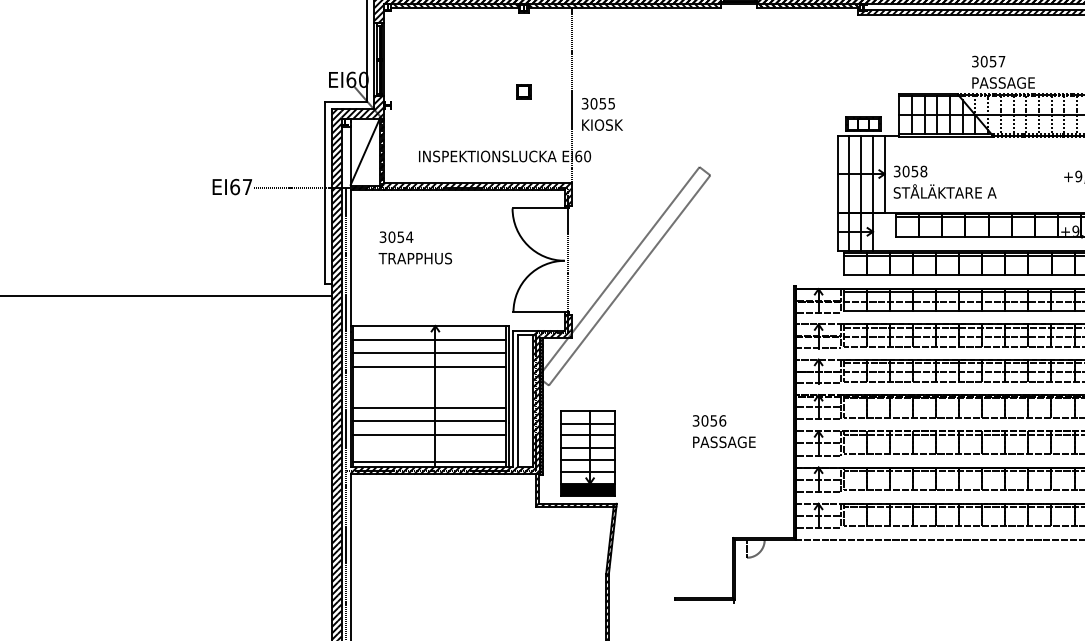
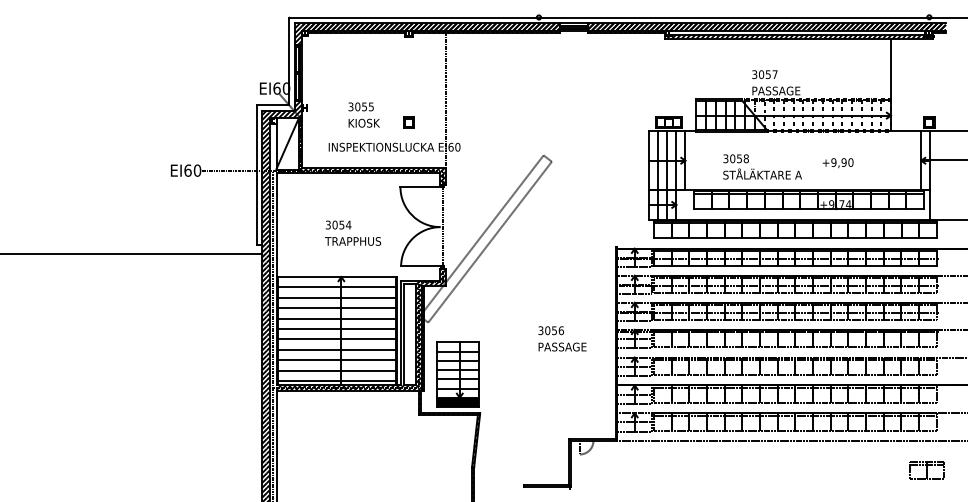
part: (523, 91) -> (408, 122), moved
text: (601, 113) -> (363, 114), moved
text: (944, 181) -> (762, 166), moved
text: (247, 186) -> (197, 170), EI67 -> EI60
text: (415, 246) -> (353, 232), moved
line: (429, 380) -> (336, 318), added
line: (429, 394) -> (336, 329), added
text: (724, 431) -> (562, 338), moved
line: (429, 448) -> (336, 370), added

